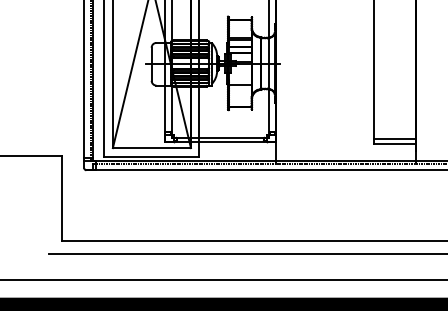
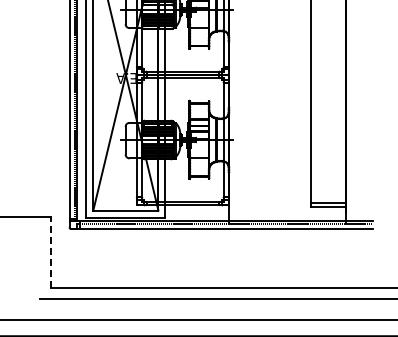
line: (61, 197) -> (50, 251), solid -> dashed

